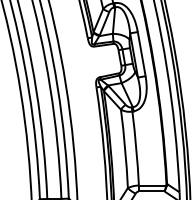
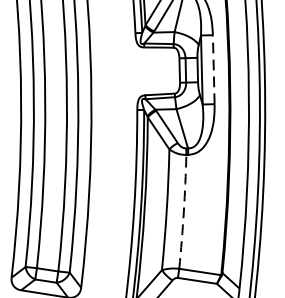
line: (141, 53) -> (213, 68), solid -> dashed
arc: (136, 148) -> (184, 212), solid -> dashed

